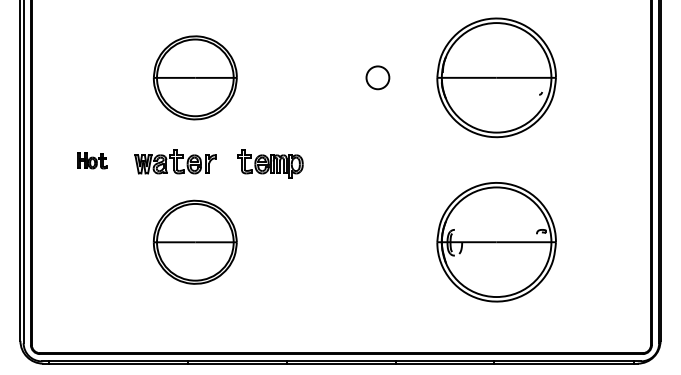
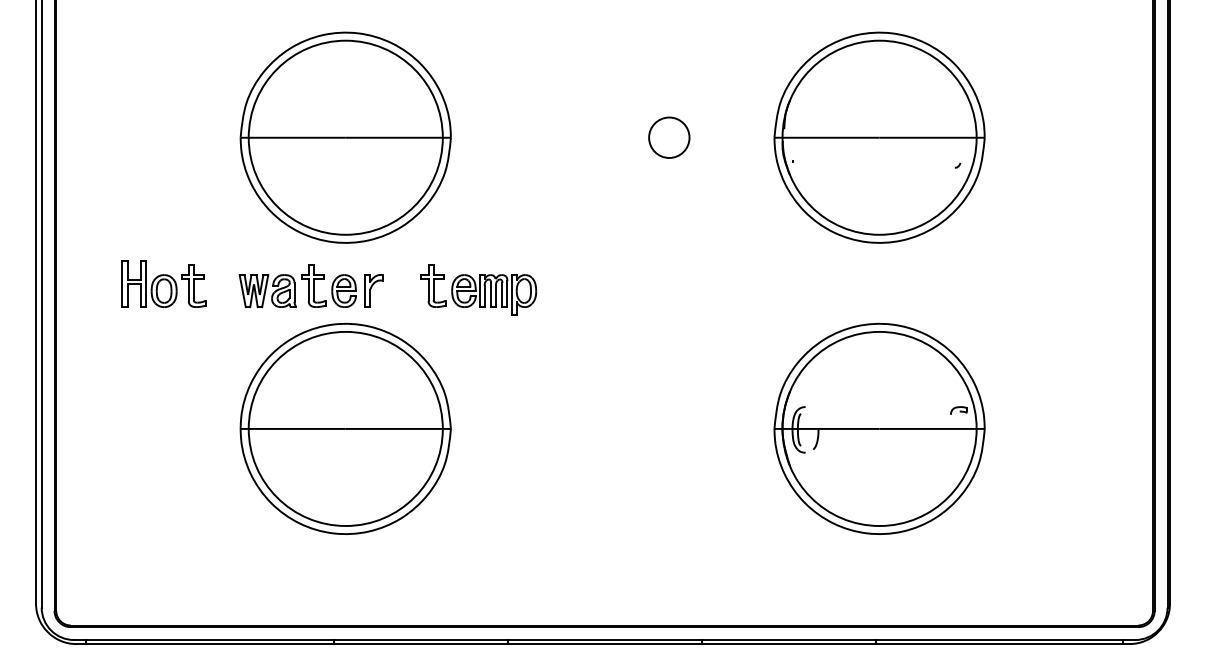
part: (195, 77) -> (346, 137), size x1.43
part: (92, 160) -> (163, 284), size x1.67
part: (195, 242) -> (346, 429), size x1.43

